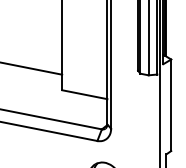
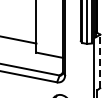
line: (171, 105) -> (100, 61), solid -> dashed

